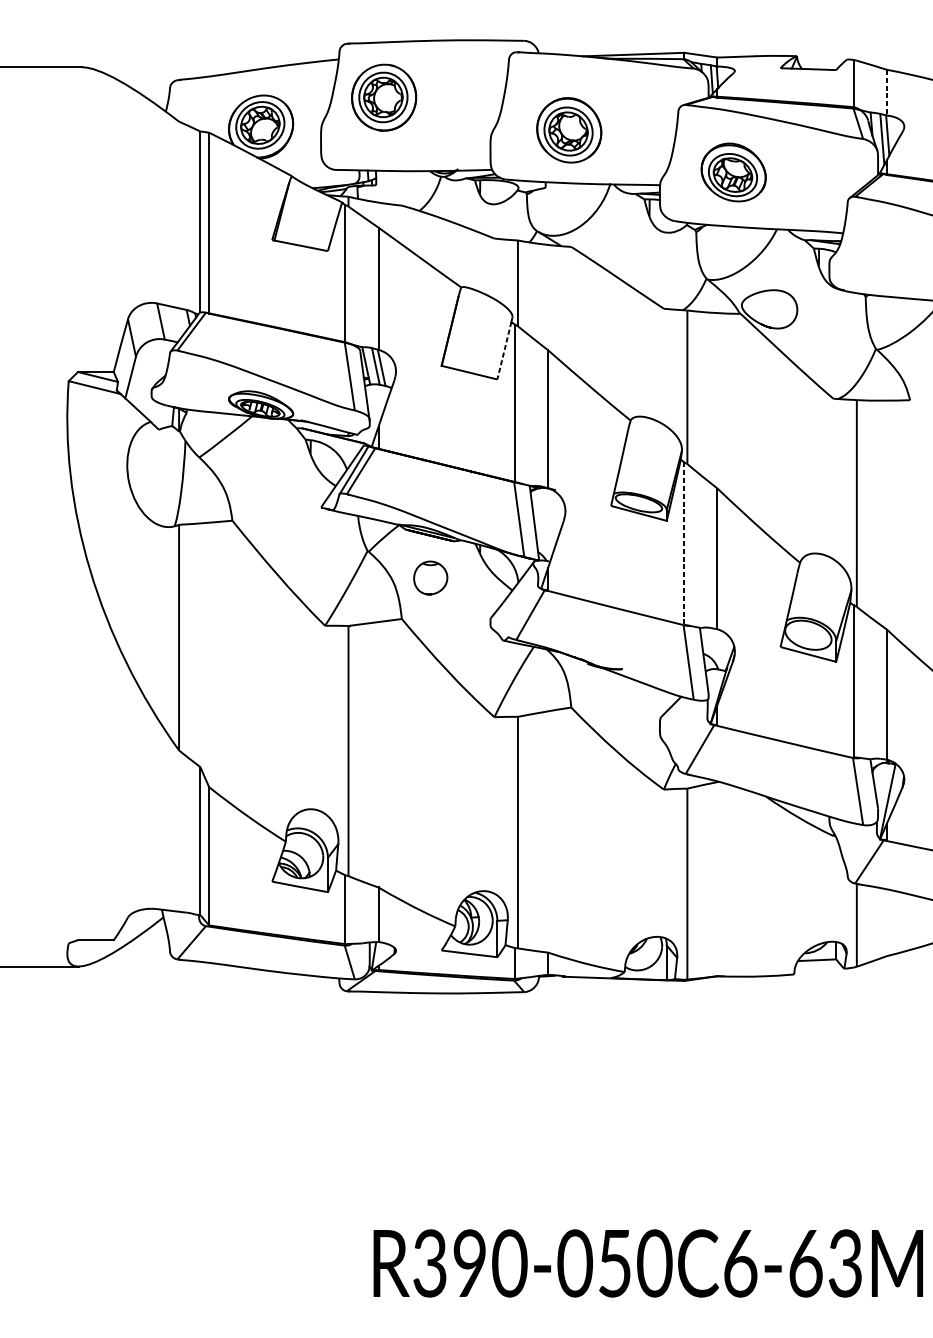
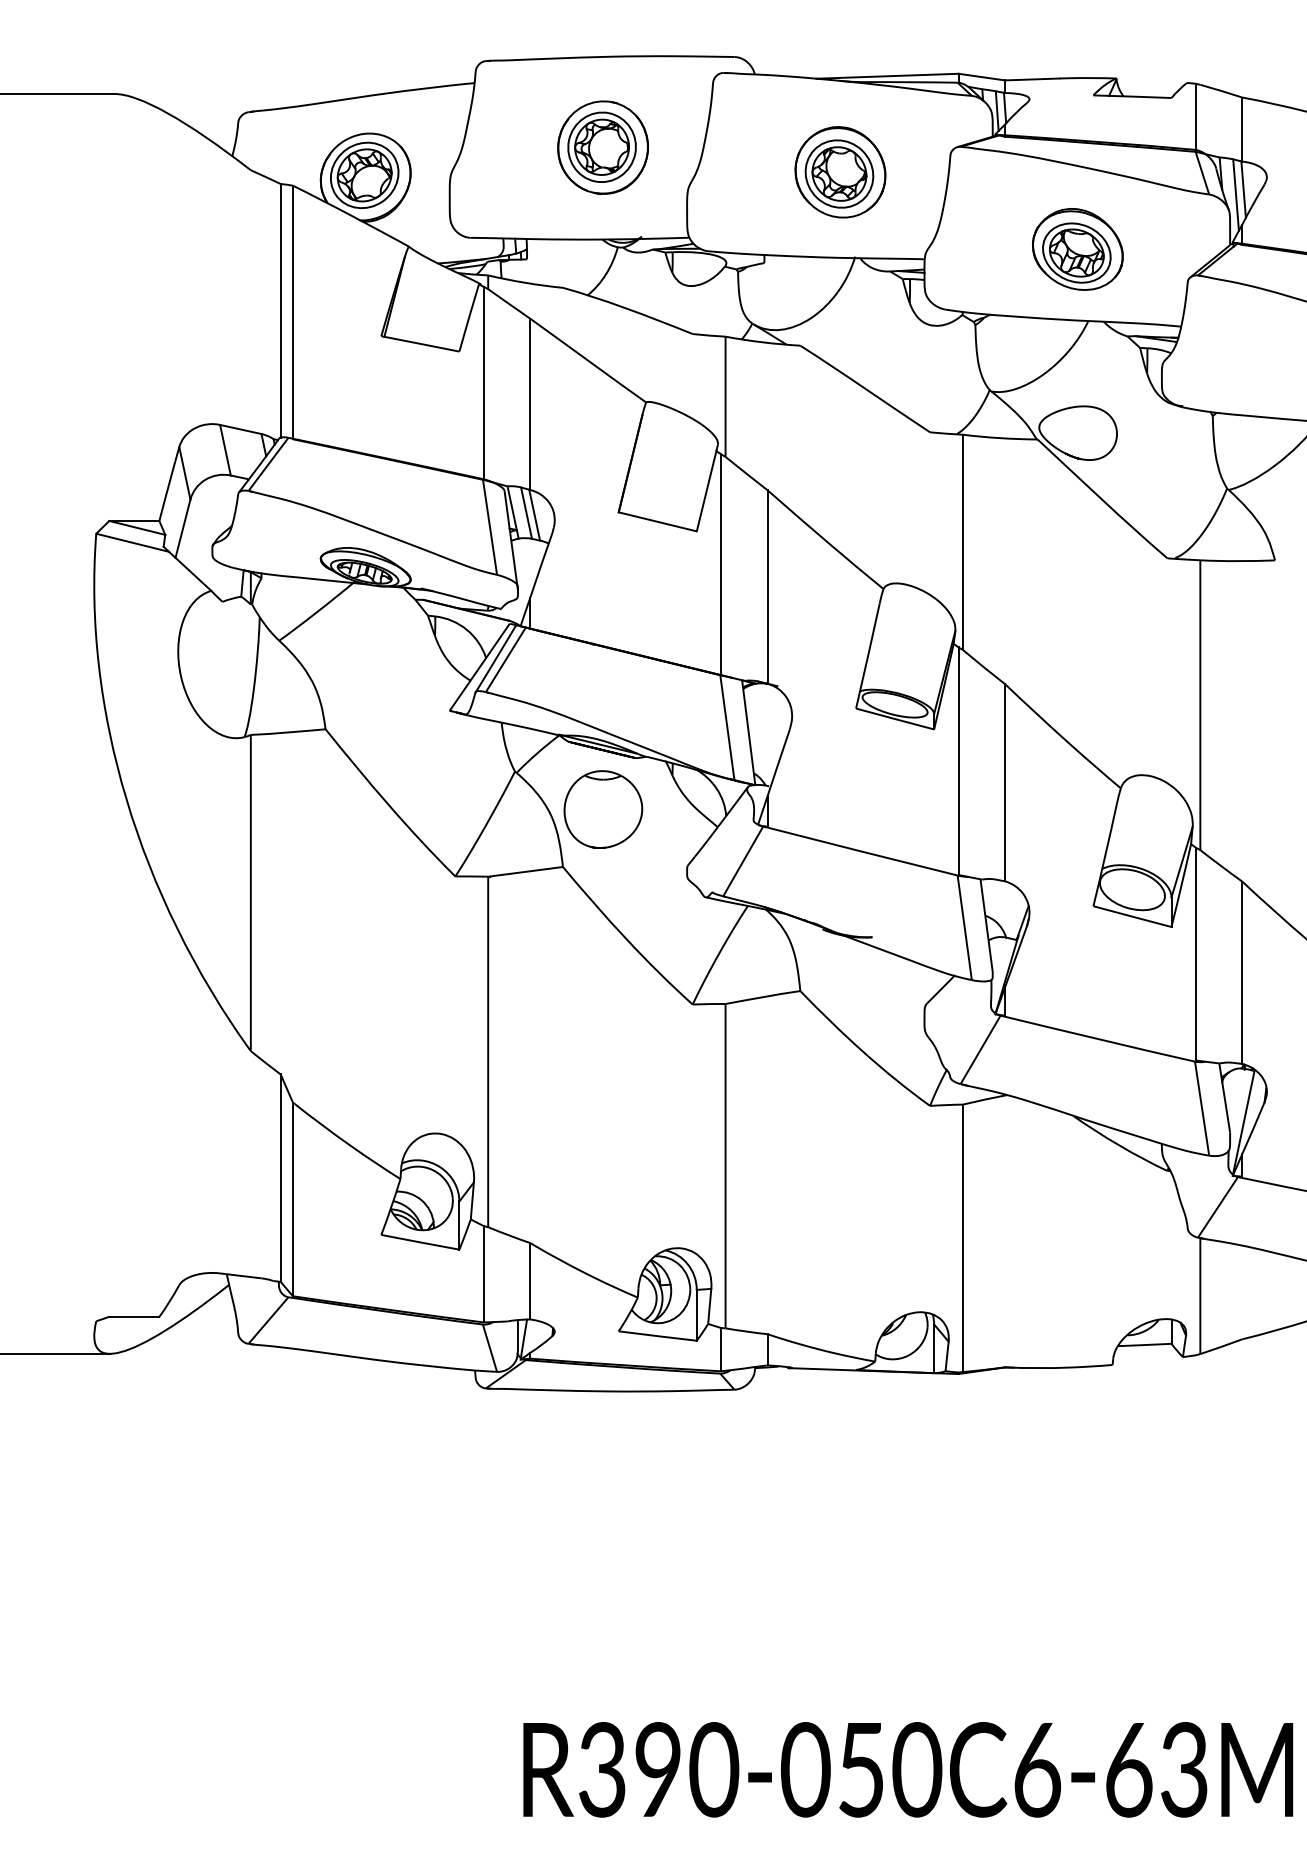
line: (886, 93) -> (1242, 130), dashed -> solid
part: (383, 97) -> (602, 147), moved
part: (569, 130) -> (840, 172), moved
part: (733, 172) -> (1077, 249), moved
line: (504, 351) -> (706, 491), dashed -> solid
line: (684, 543) -> (958, 761), dashed -> solid
part: (430, 577) -> (603, 809), size x1.67

